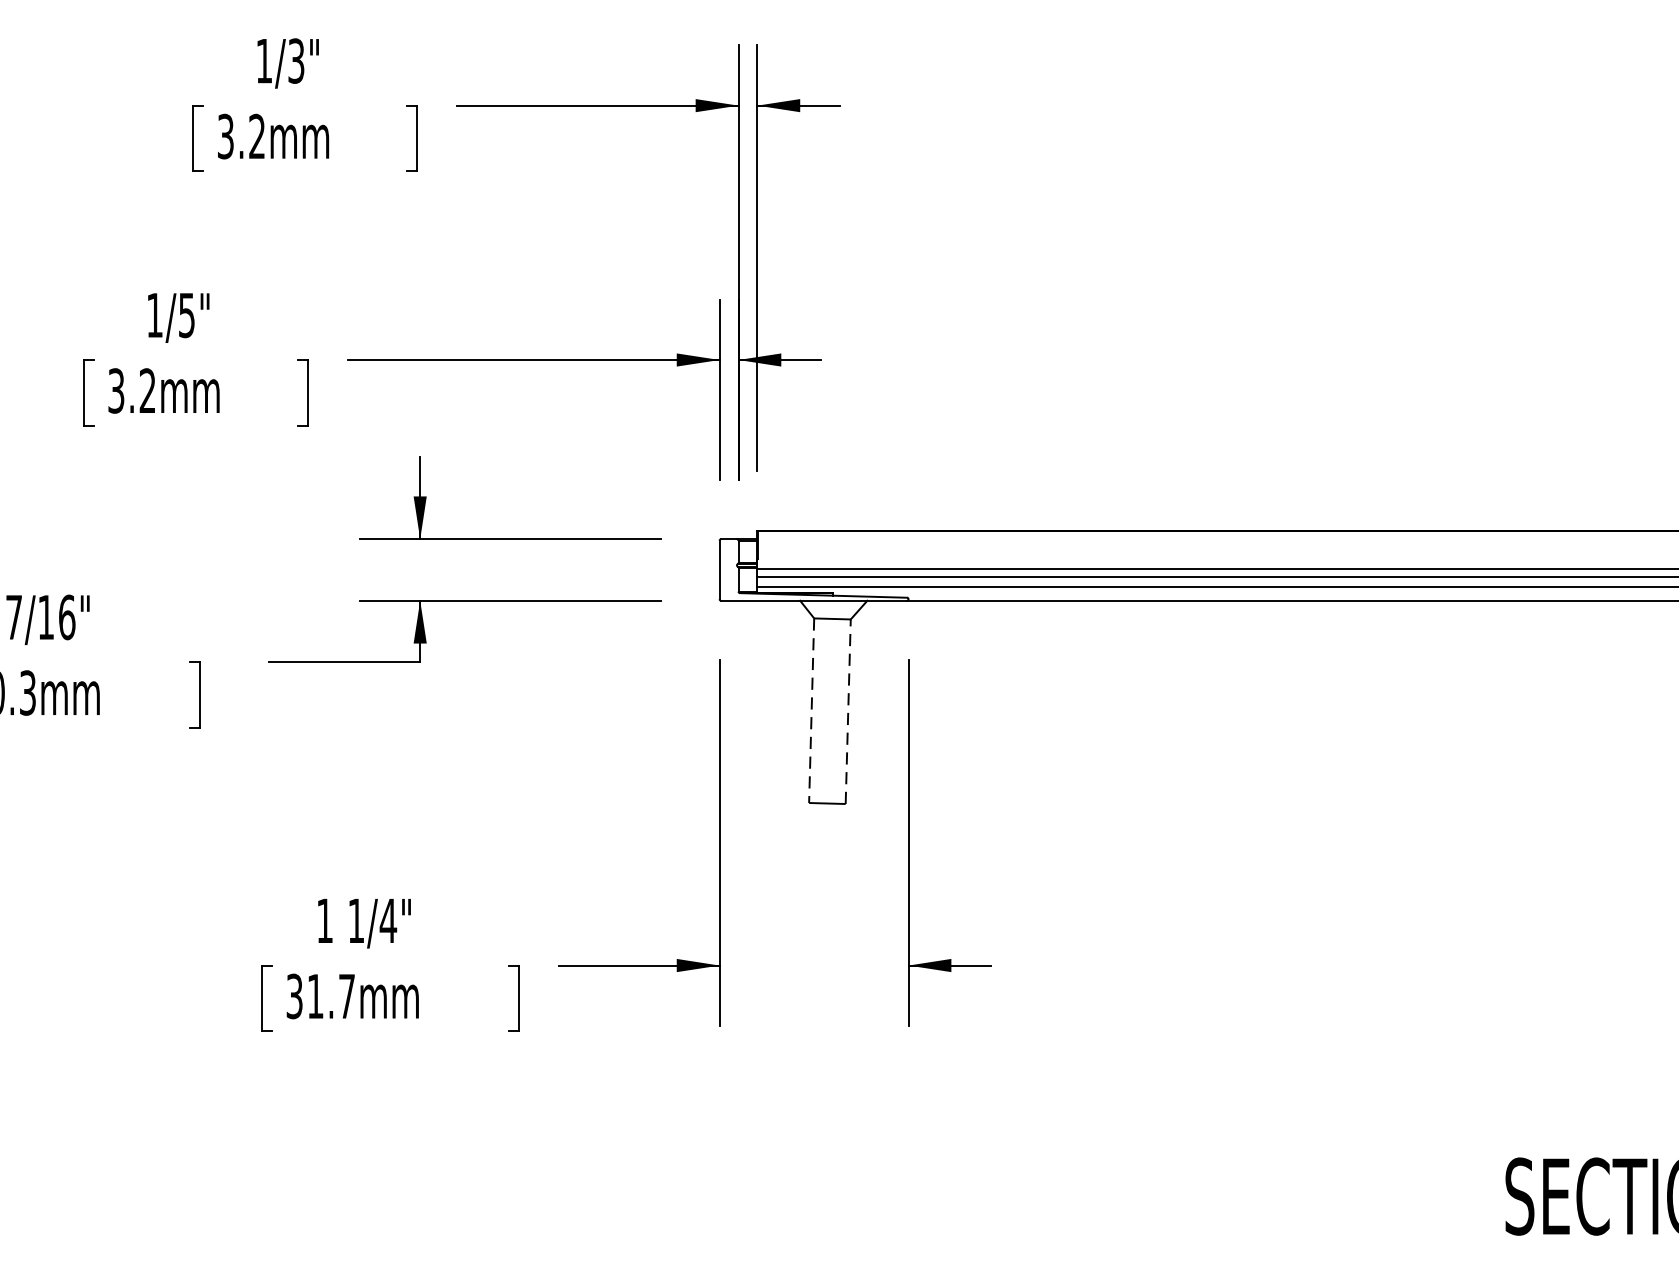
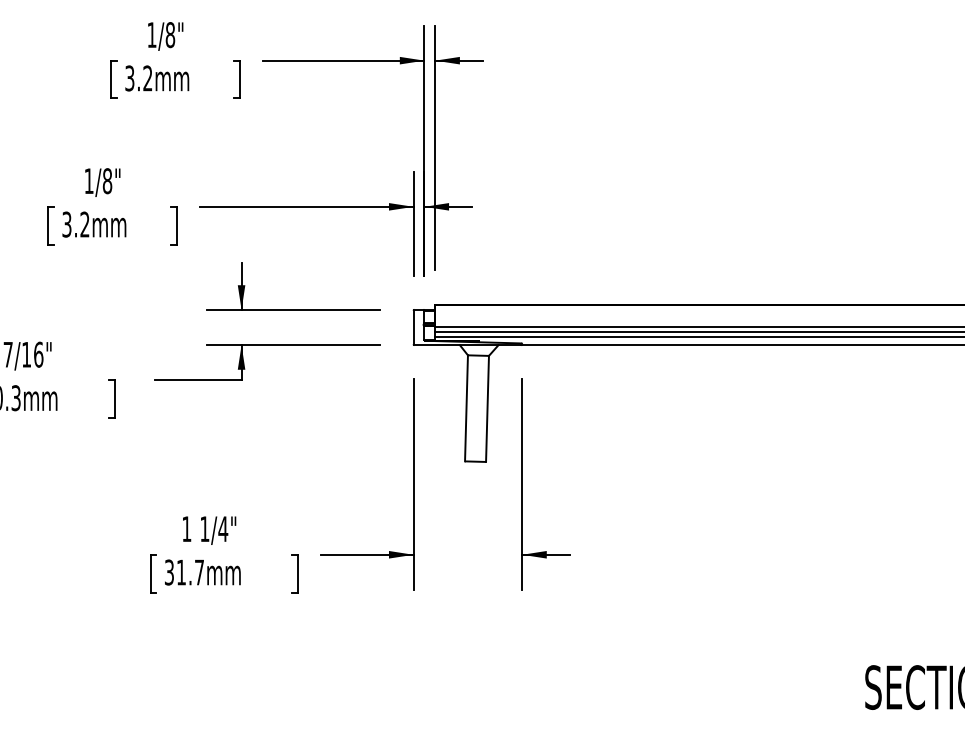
text: (296, 61) -> (170, 35), 1/3" -> 1/8"
text: (186, 315) -> (107, 181), 1/5" -> 1/8"
line: (811, 710) -> (466, 408), dashed -> solid
line: (848, 710) -> (487, 408), dashed -> solid

